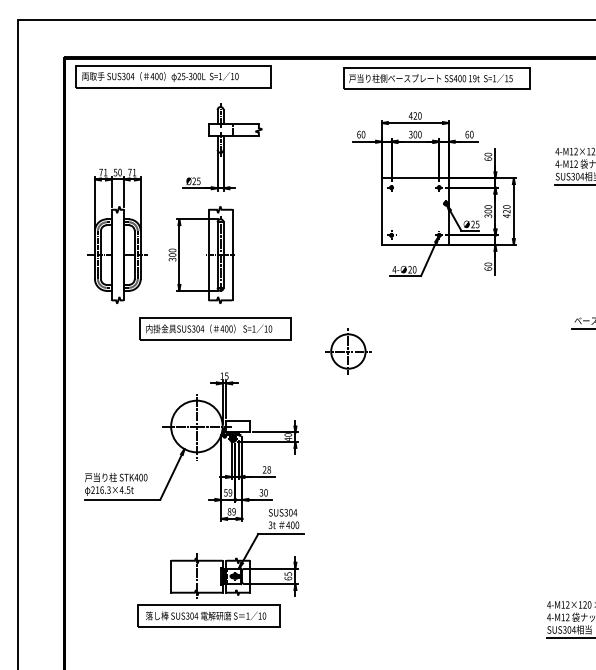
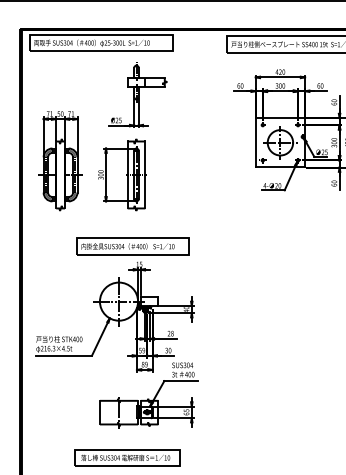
part: (215, 328) -> (132, 246), moved
part: (348, 351) -> (280, 142), moved
part: (208, 615) -> (127, 457), moved

